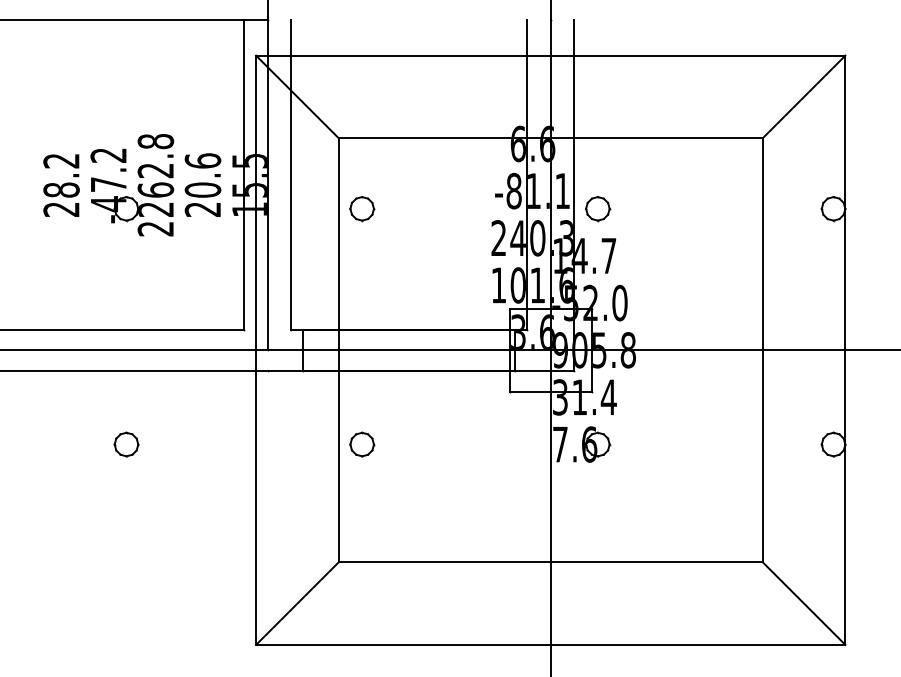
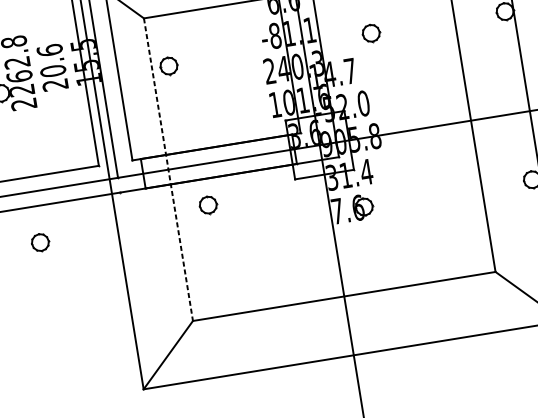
part: (598, 209) -> (371, 33), moved
line: (338, 350) -> (168, 169), solid -> dashed
part: (126, 444) -> (40, 242), moved
part: (362, 444) -> (208, 205), moved

